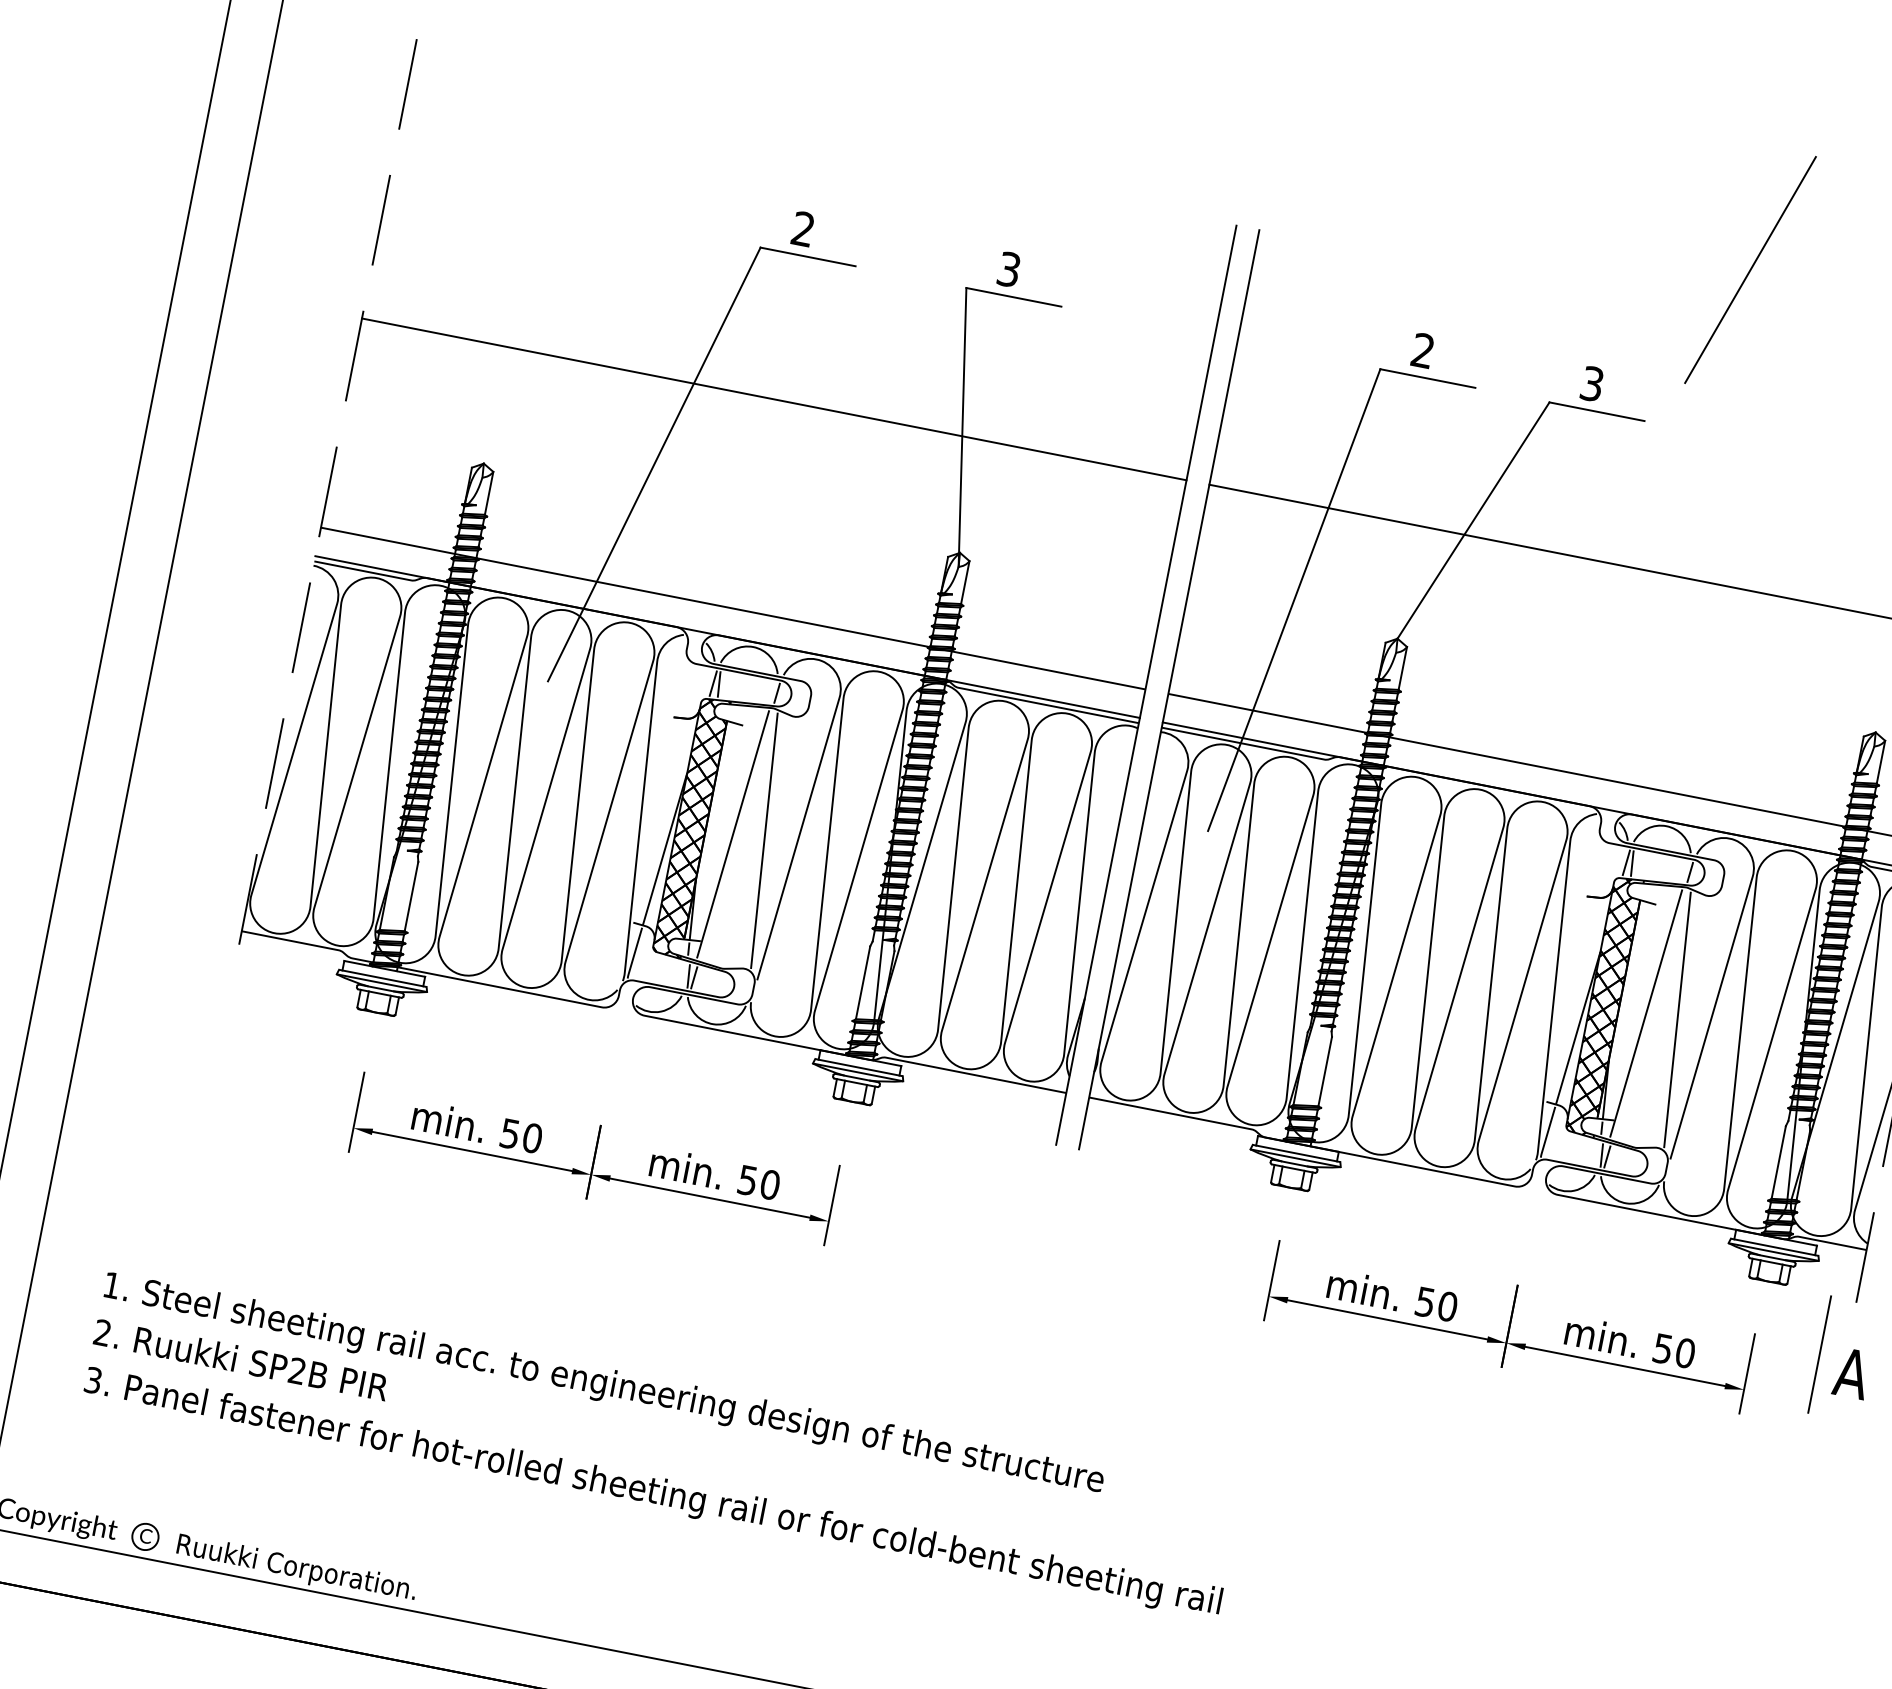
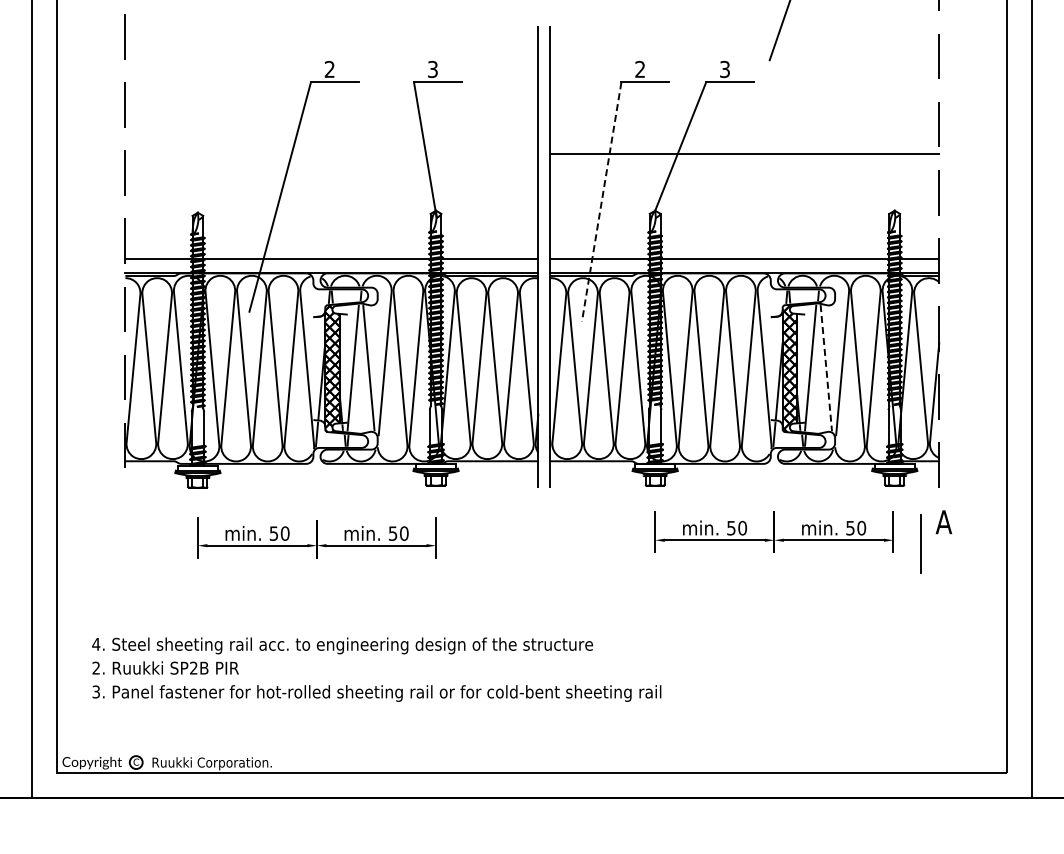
line: (773, 399) -> (331, 154), removed
line: (1293, 601) -> (601, 202), solid -> dashed
line: (1677, 1020) -> (826, 368), solid -> dashed
text: (112, 1285) -> (96, 644), 1. -> 4.
line: (1819, 1353) -> (920, 543), moved

